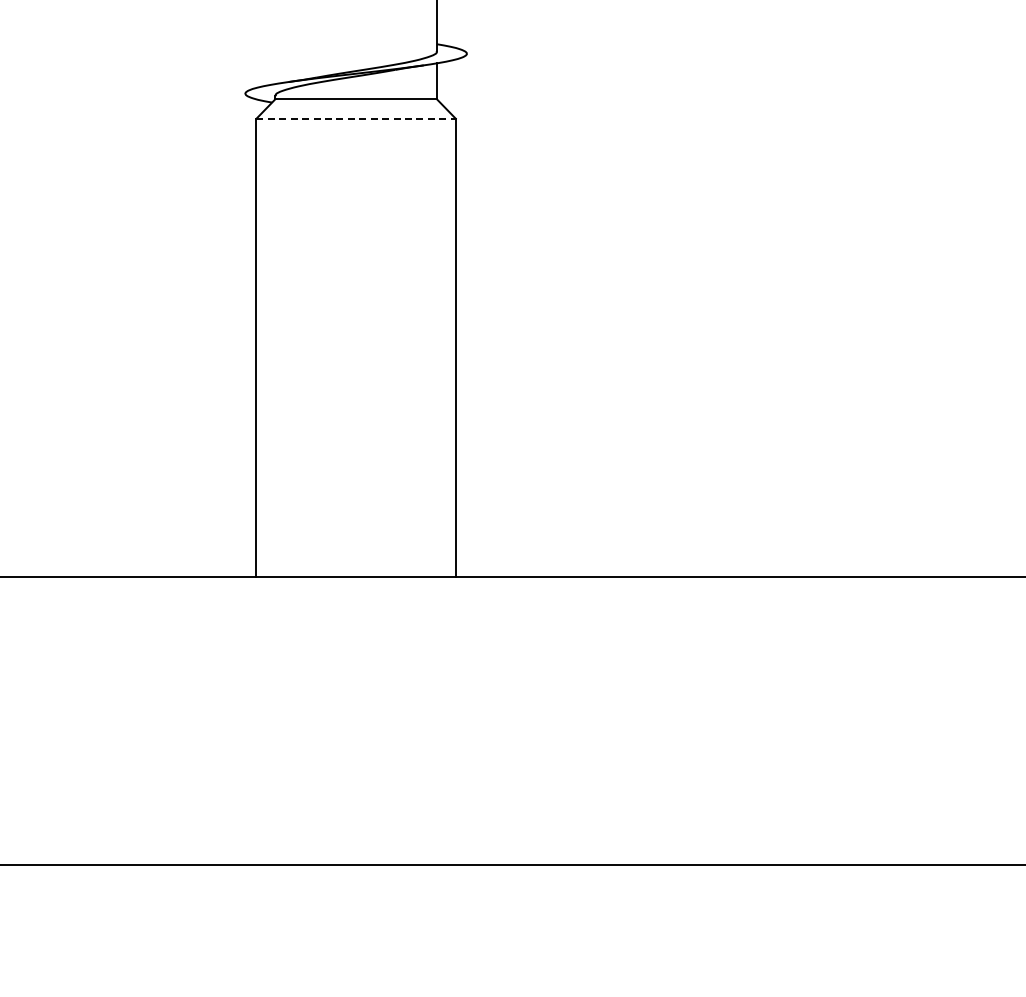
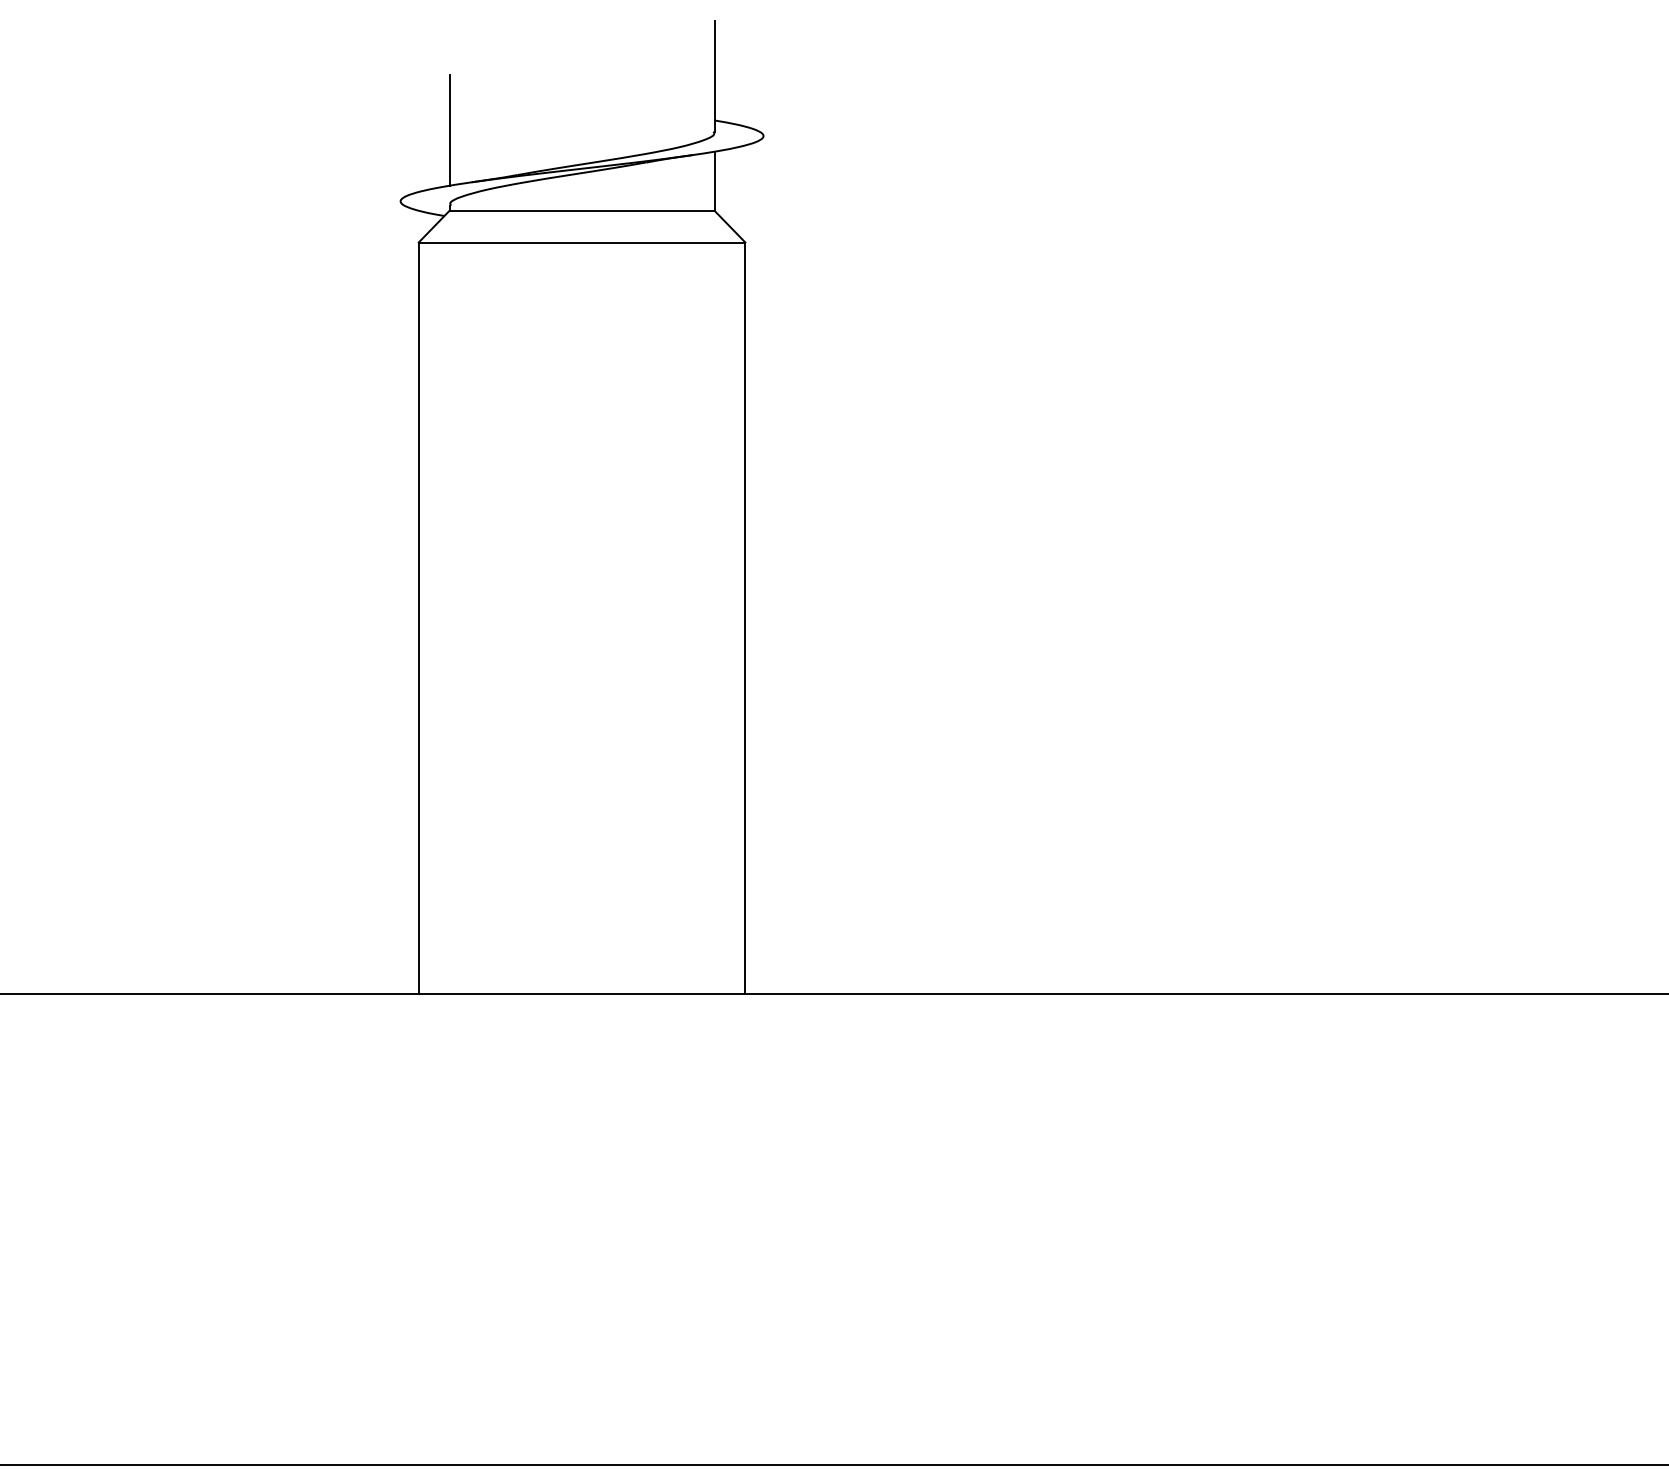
line: (275, 50) -> (449, 130), added
line: (356, 118) -> (582, 242), dashed -> solid

